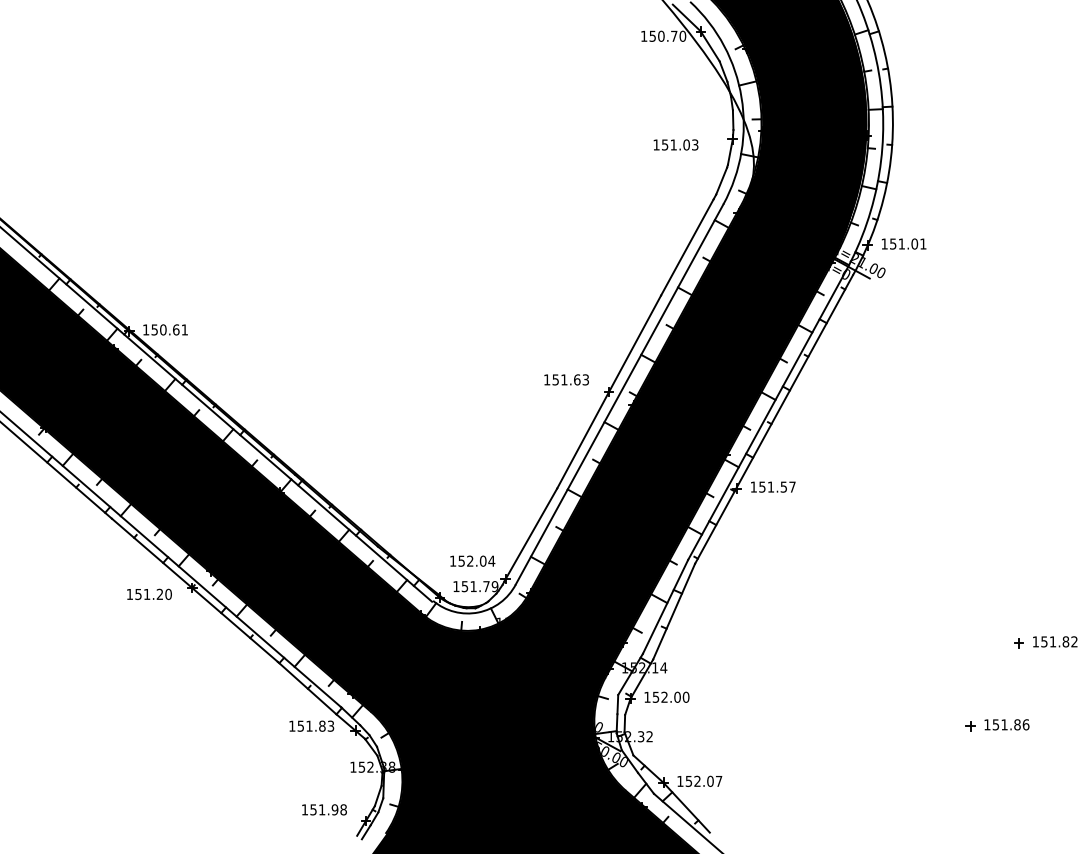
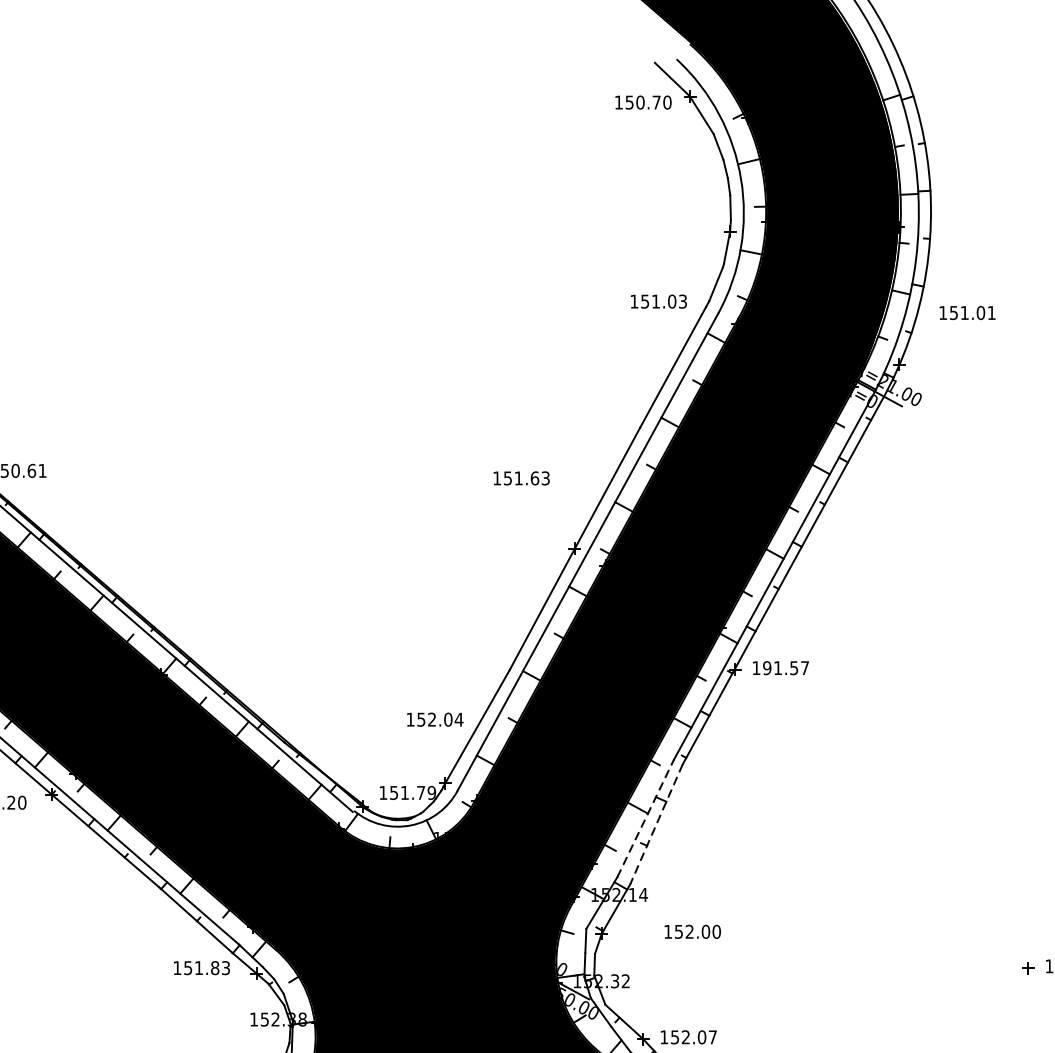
text: (675, 144) -> (658, 301), moved
text: (903, 243) -> (966, 312), moved
text: (566, 379) -> (521, 477), moved
text: (762, 486) -> (767, 667), 151.57 -> 191.57
text: (472, 560) -> (434, 718), moved
line: (665, 606) -> (645, 817), solid -> dashed
line: (673, 612) -> (655, 825), solid -> dashed
text: (666, 696) -> (692, 930), moved

